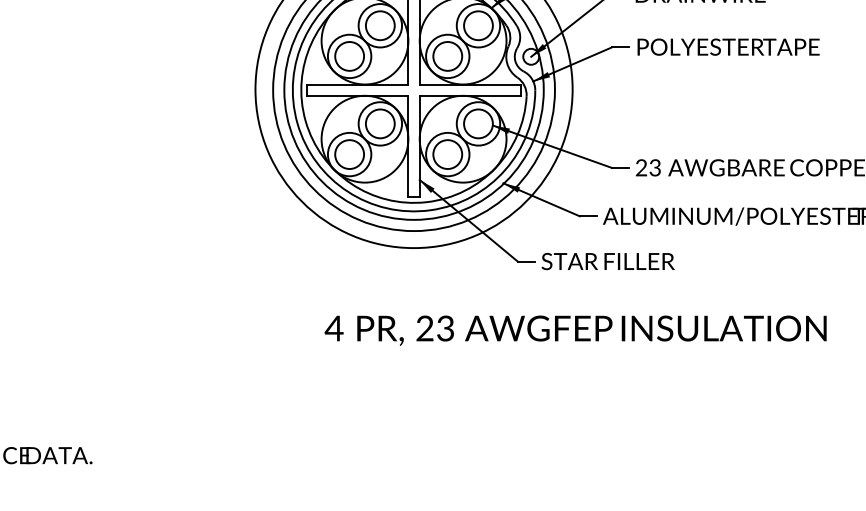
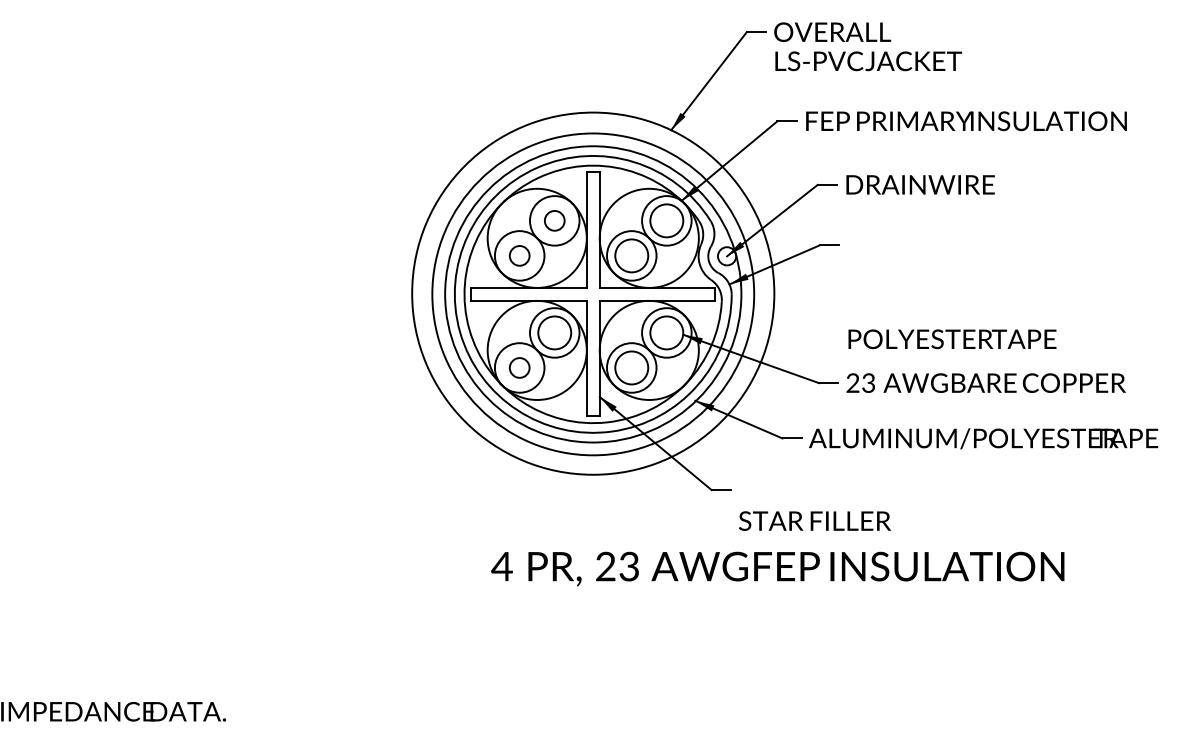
circle: (380, 25) -> (554, 220), size x0.6
text: (728, 47) -> (952, 339), moved
circle: (349, 56) -> (519, 255), size x0.6
circle: (349, 154) -> (519, 367), size x0.6
text: (607, 261) -> (814, 520), moved

